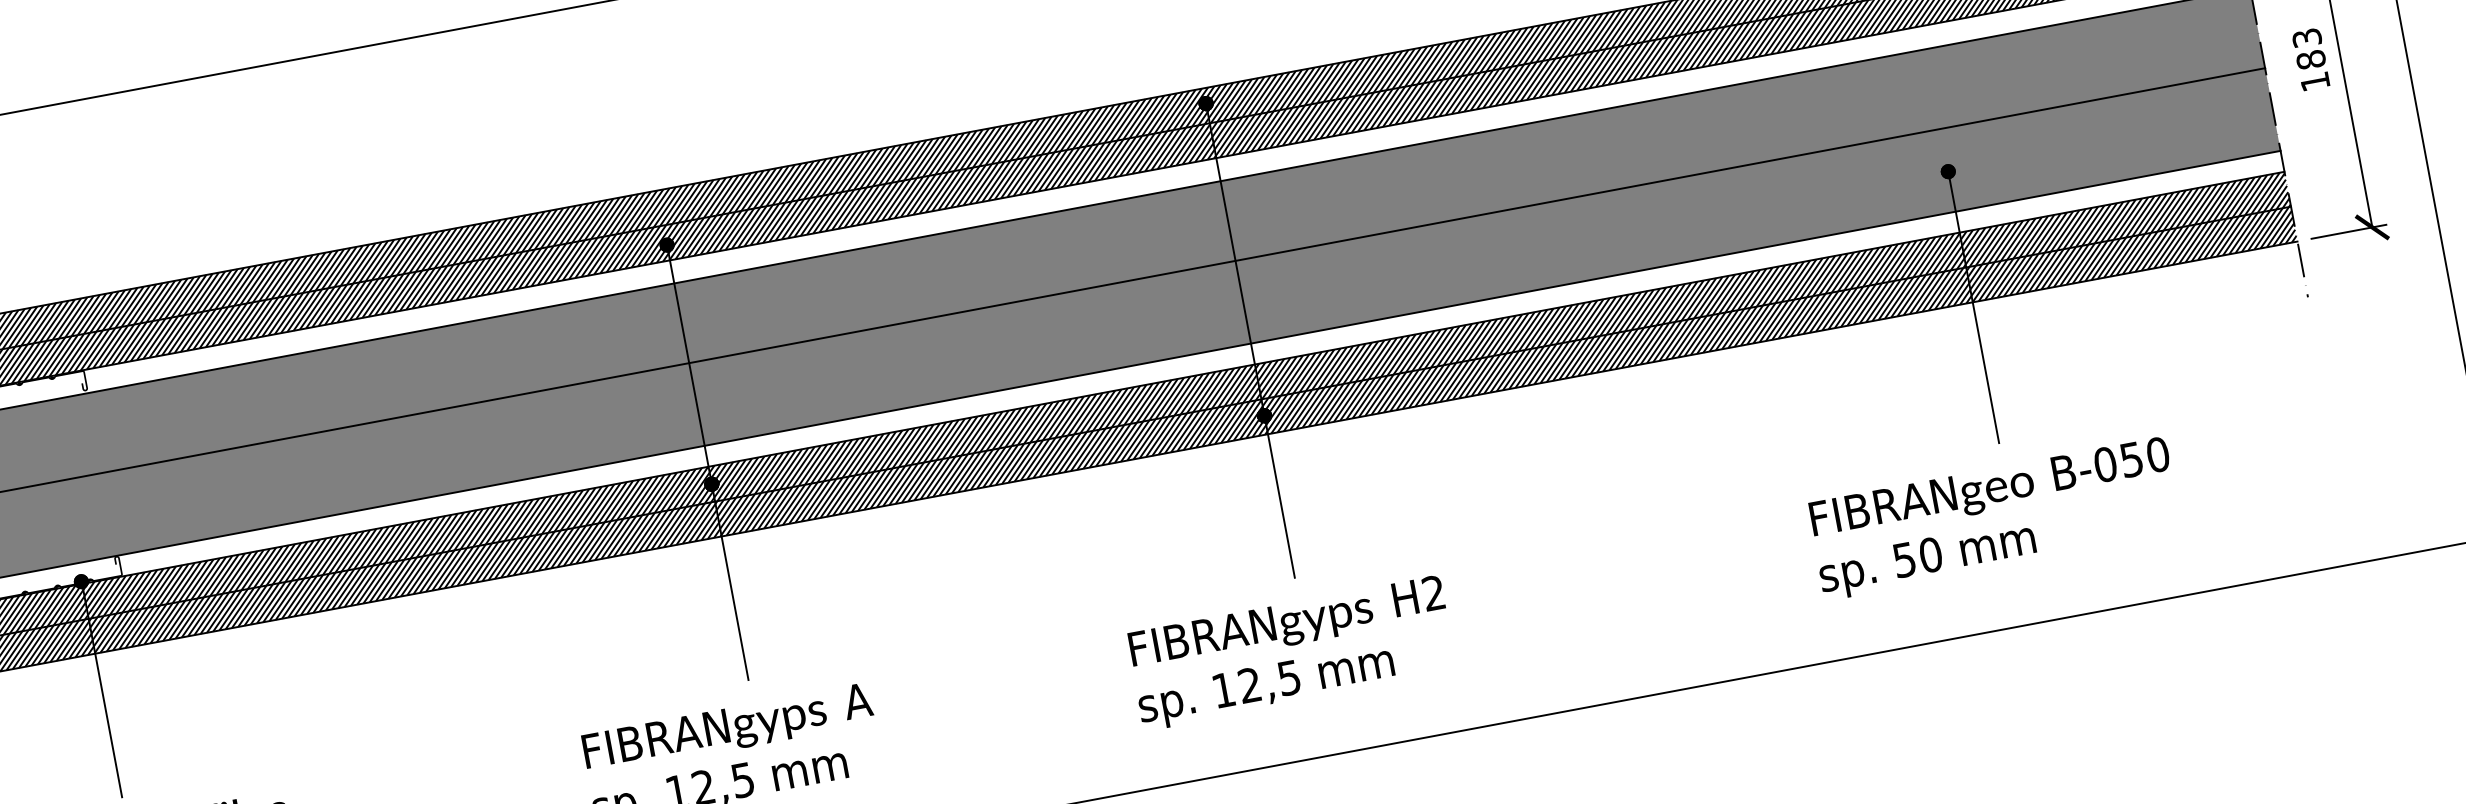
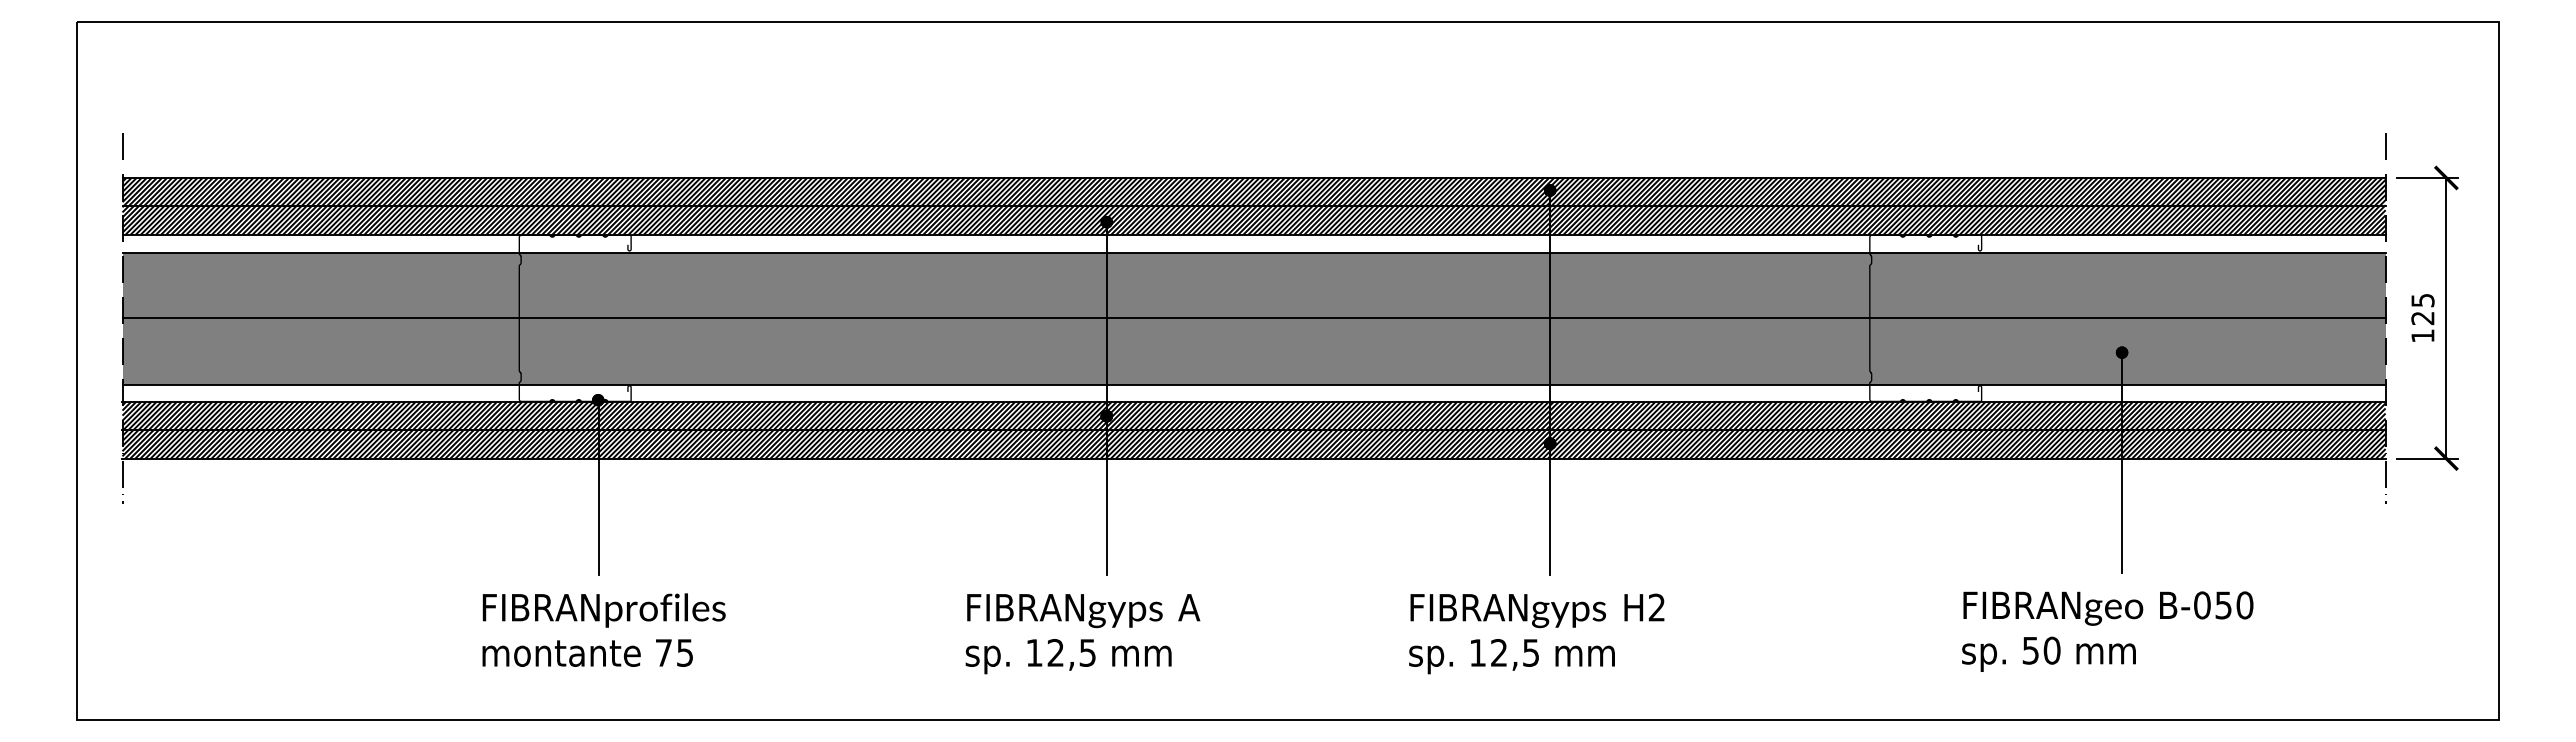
text: (2308, 49) -> (2422, 309), 183 -> 125
fill: (1698, 174) -> (1925, 318), added

